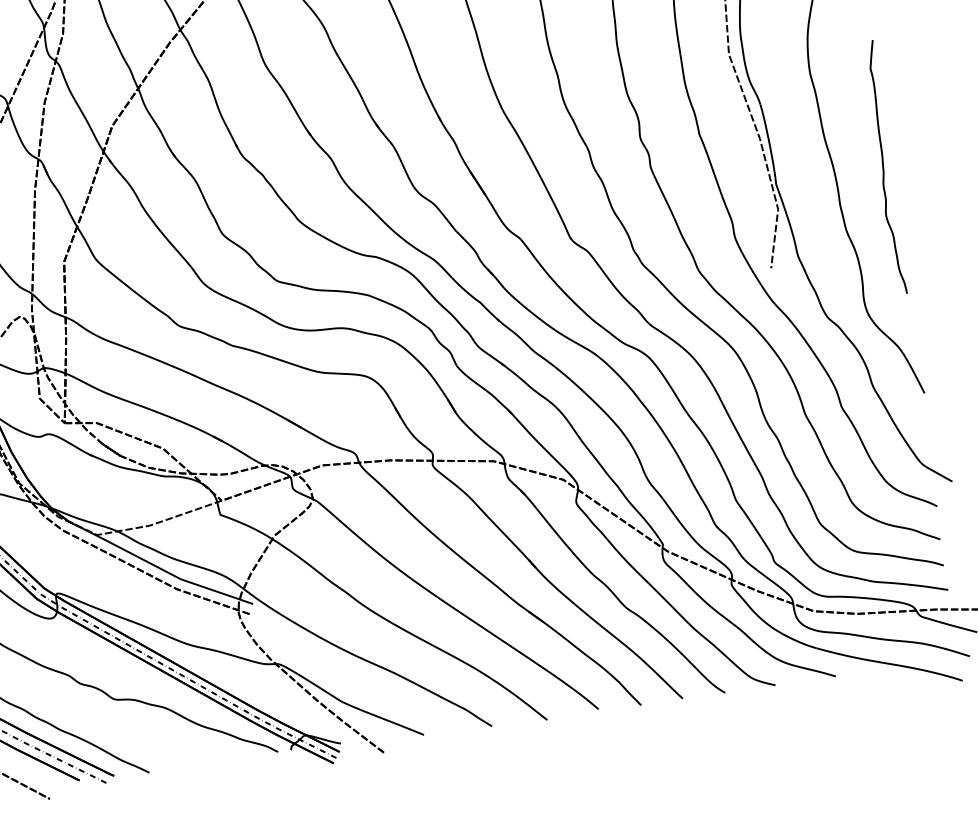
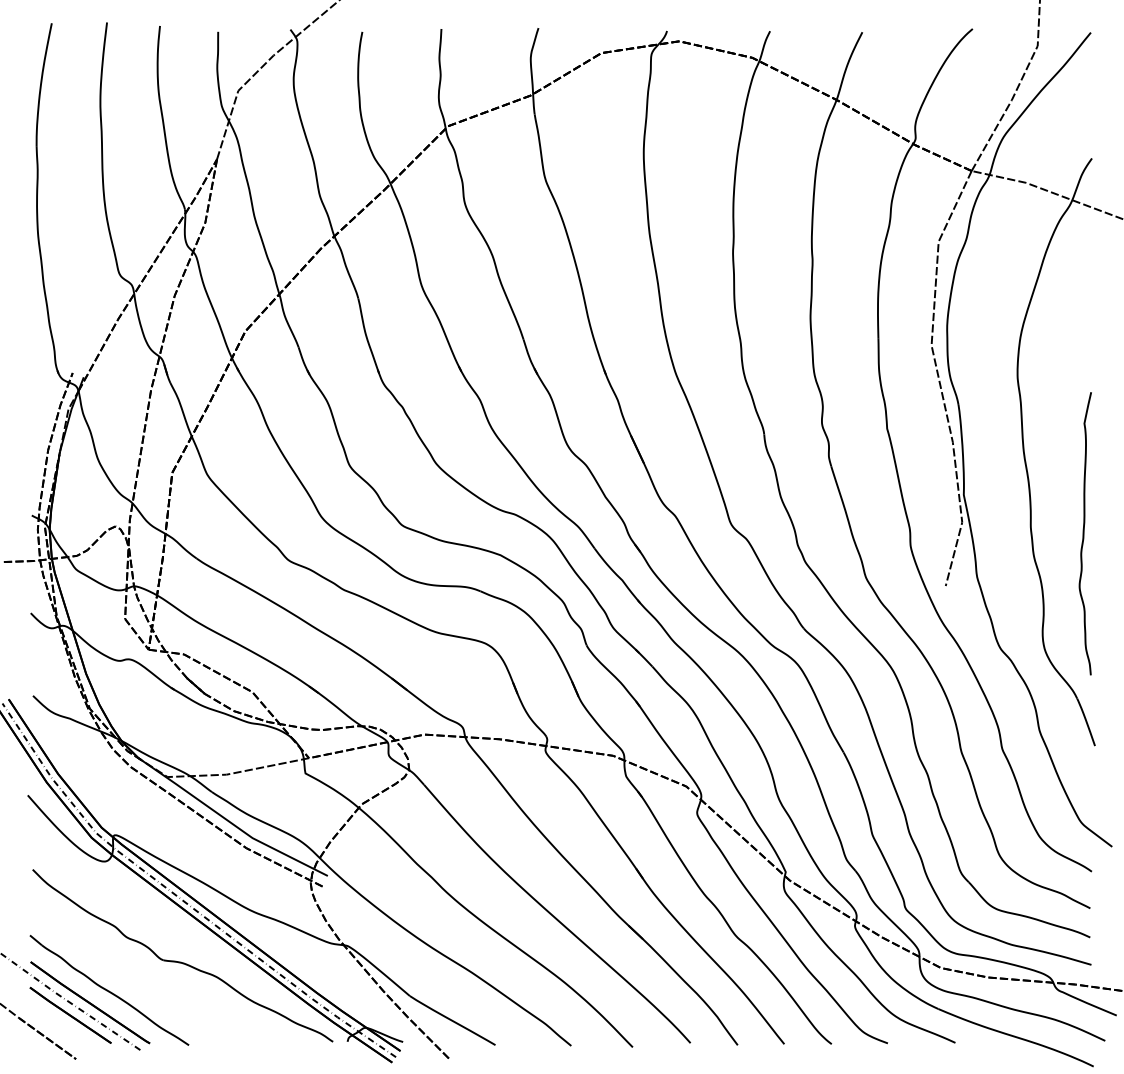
curve: (884, 167) -> (1084, 533), moved

